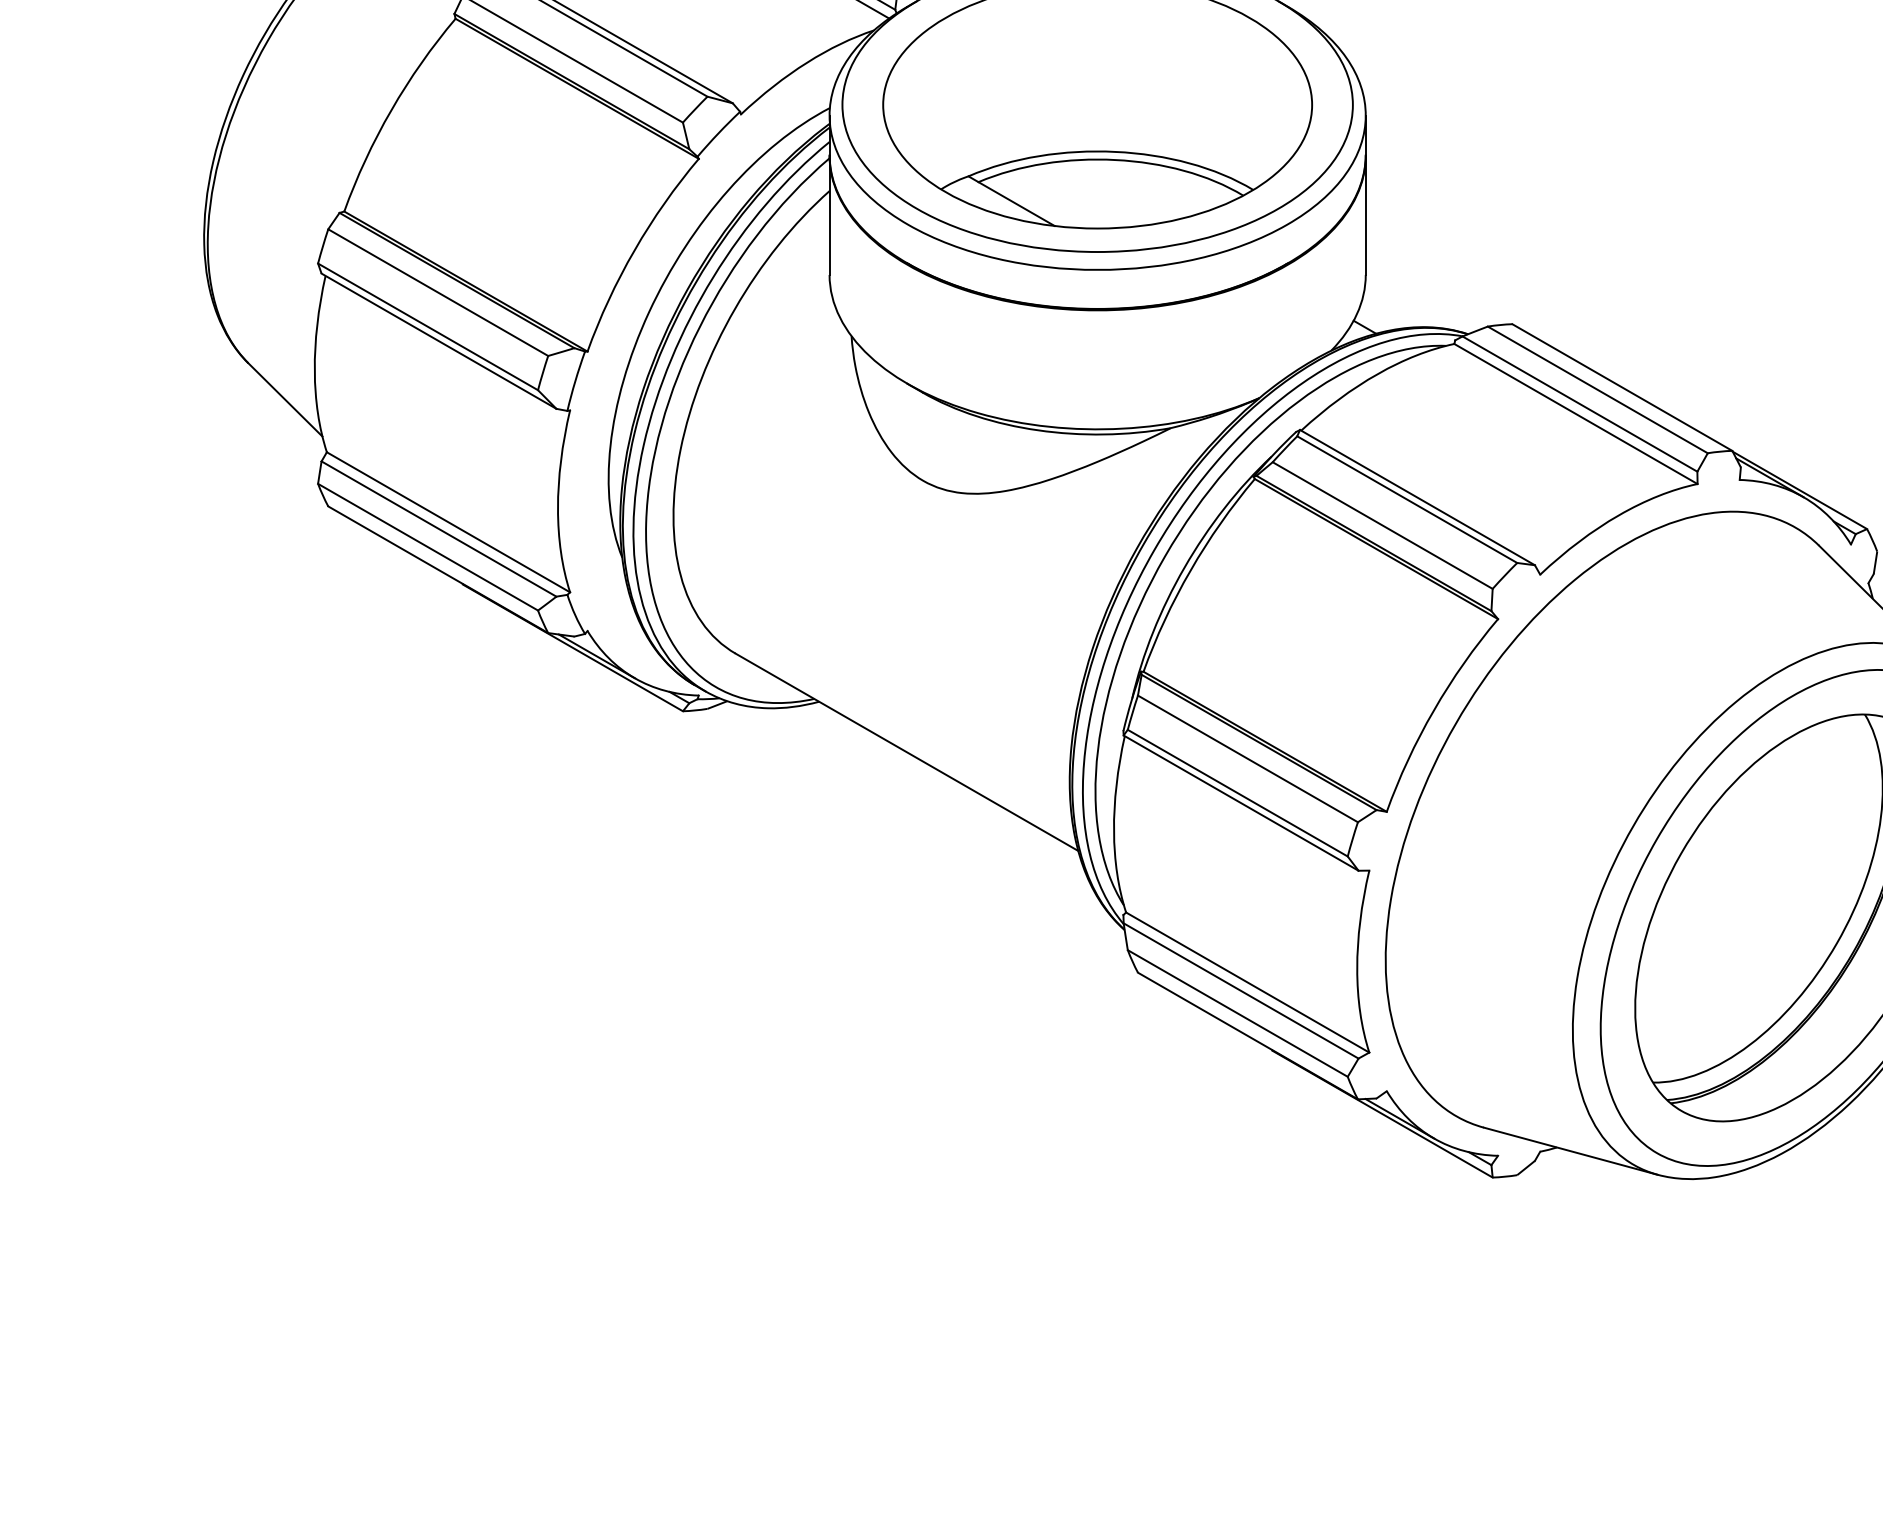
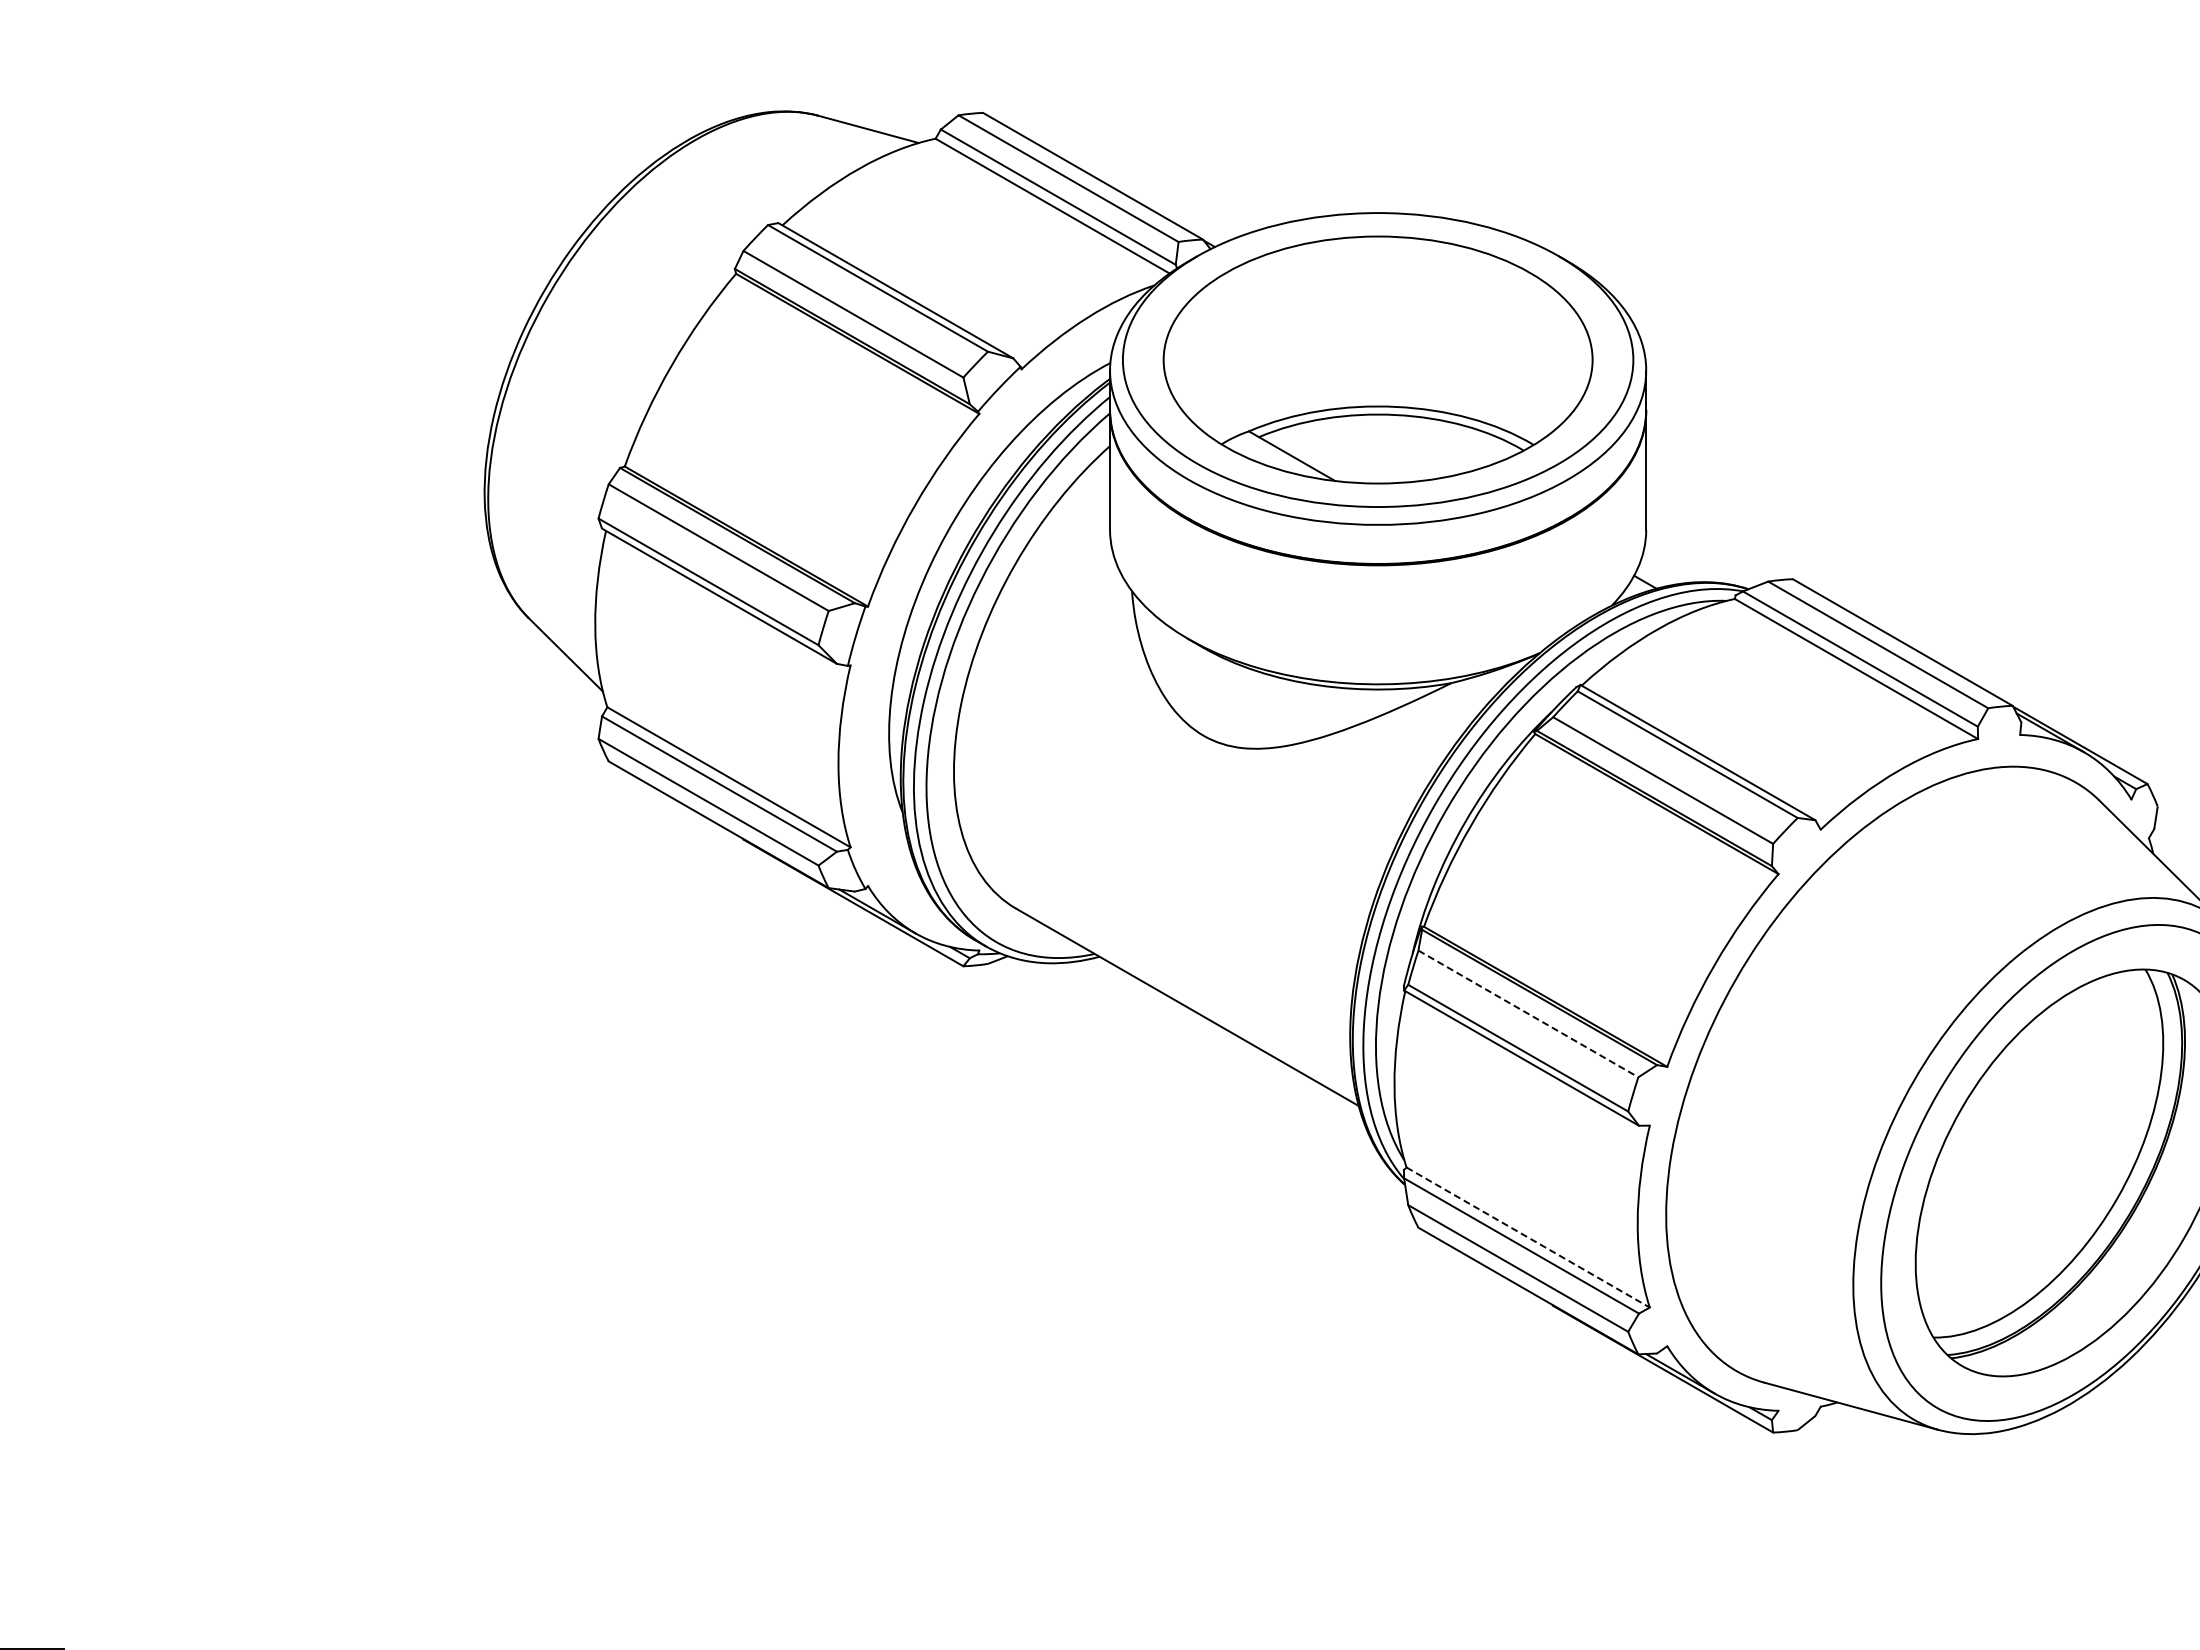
line: (1248, 758) -> (1528, 1013), solid -> dashed
line: (1248, 982) -> (1528, 1237), solid -> dashed

